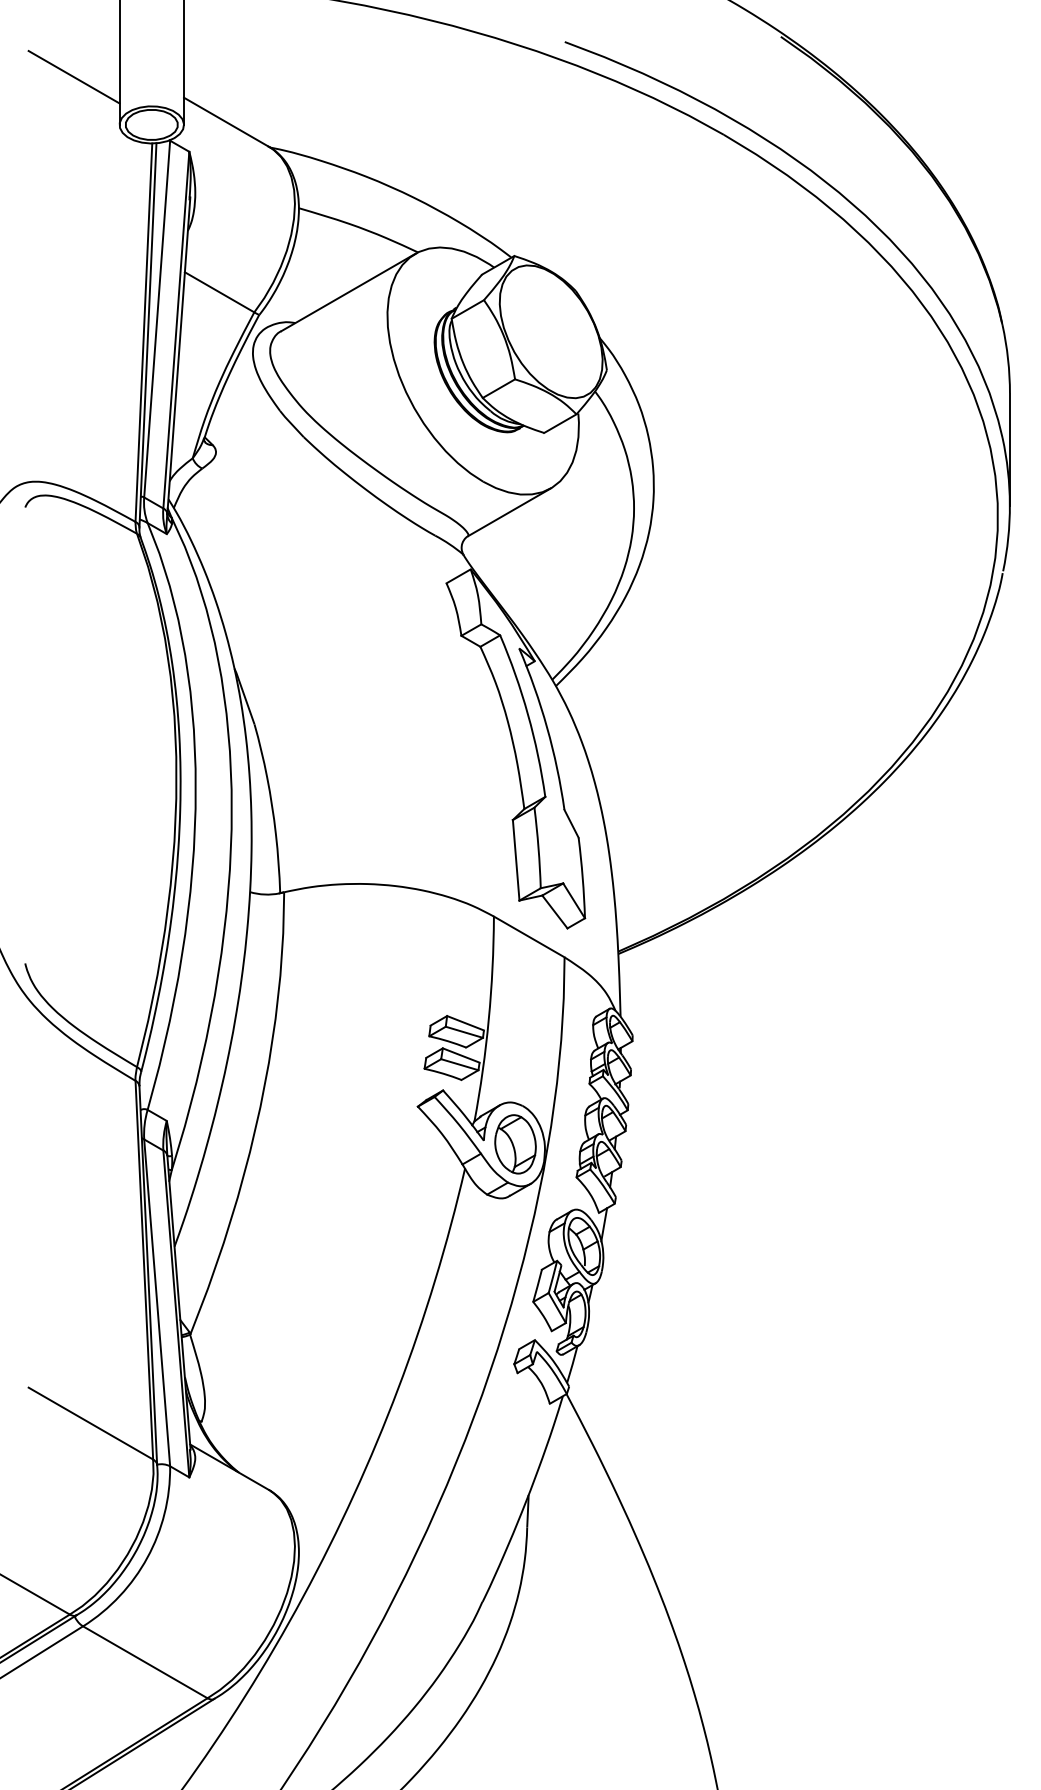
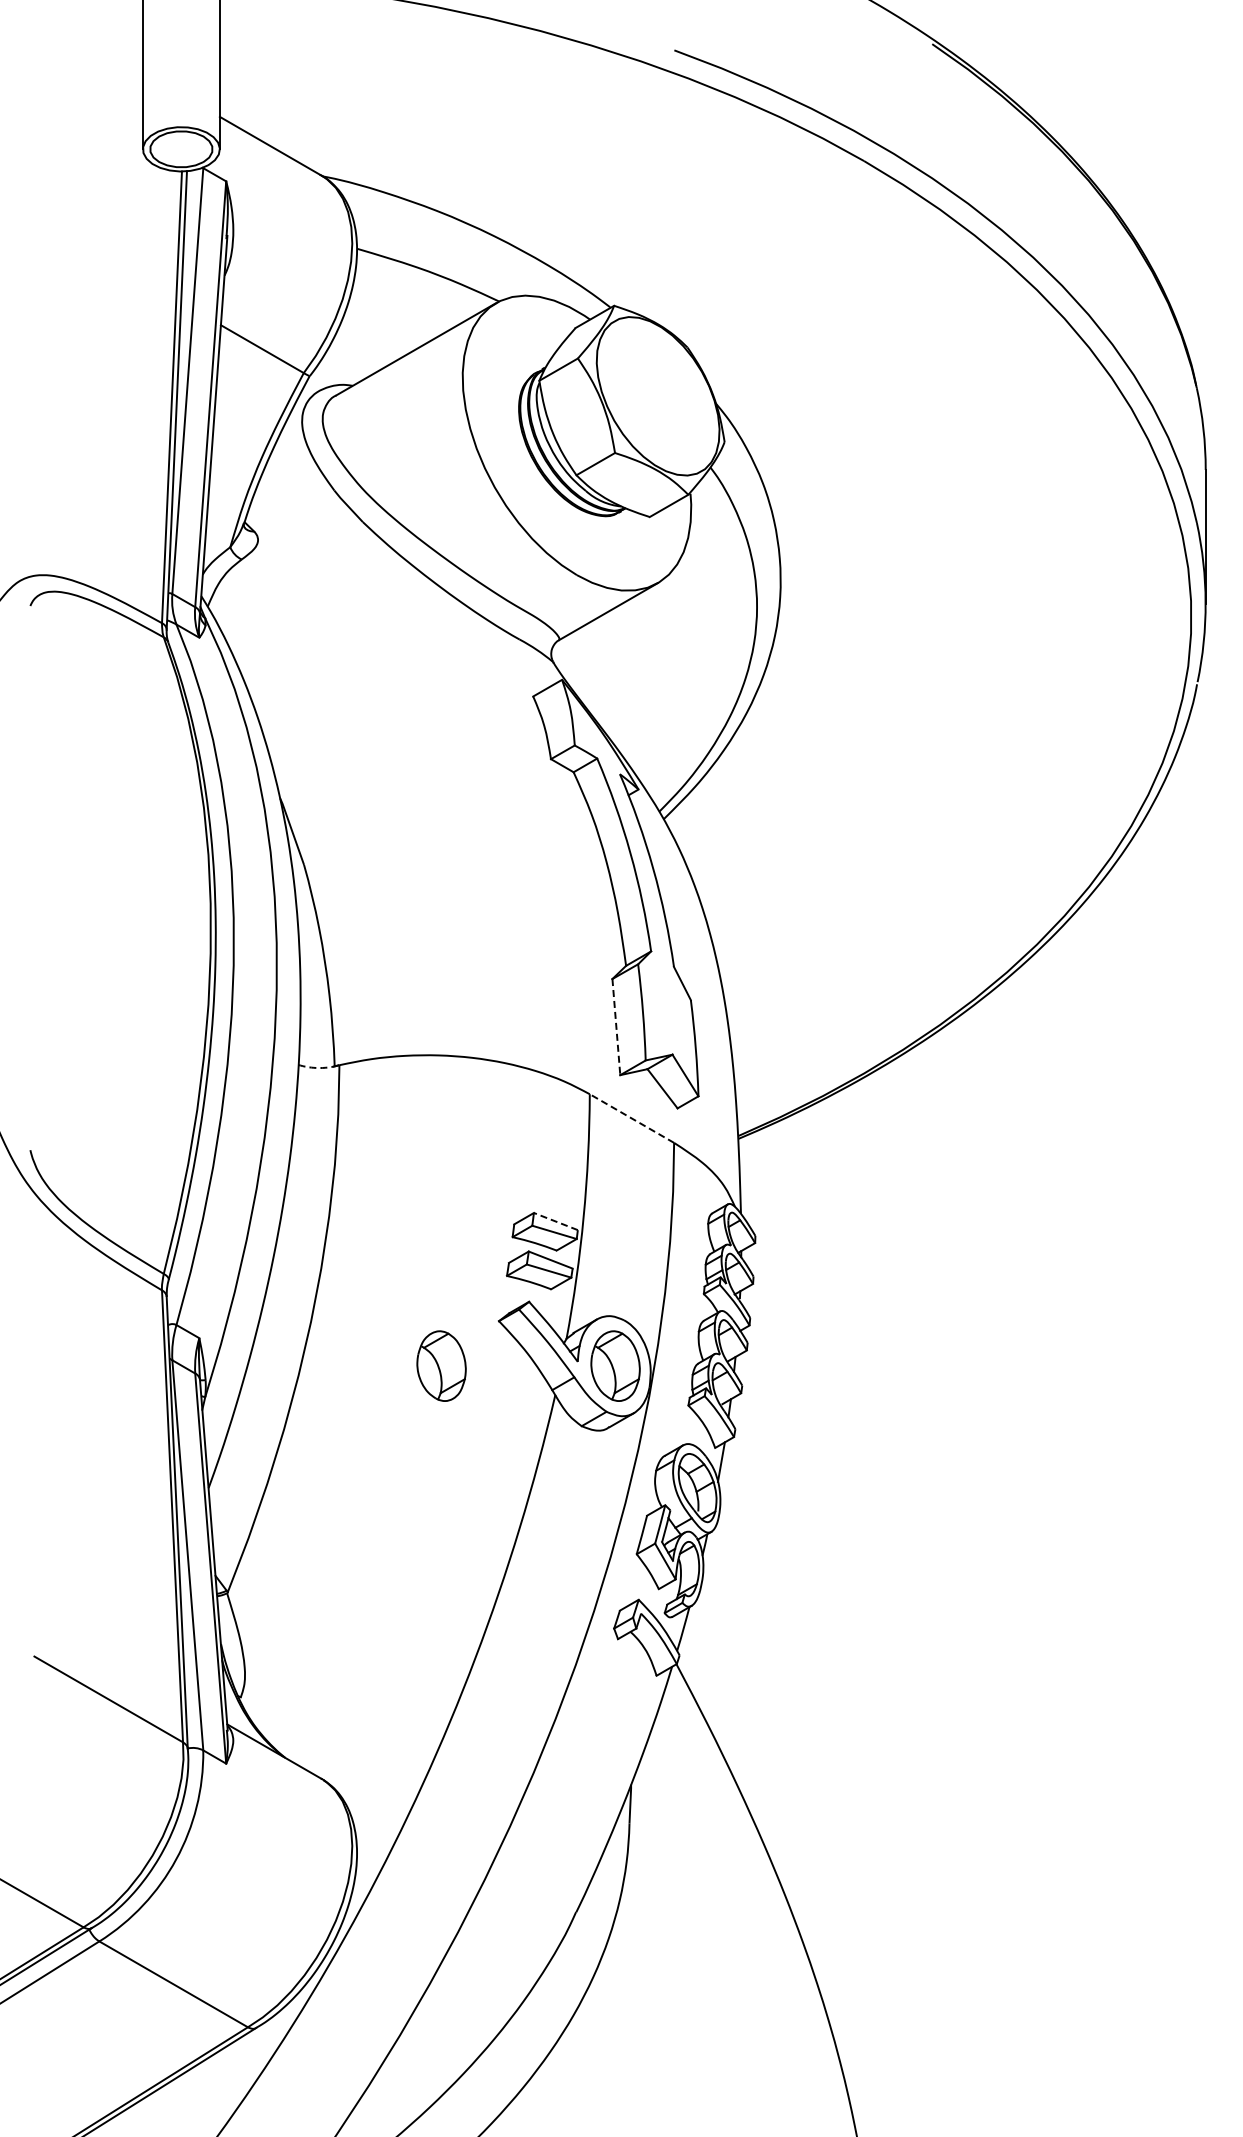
line: (73, 77) -> (88, 92), removed
line: (516, 860) -> (616, 1027), solid -> dashed
arc: (264, 894) -> (316, 1067), solid -> dashed
line: (528, 936) -> (631, 1118), solid -> dashed
line: (465, 1023) -> (555, 1221), solid -> dashed
part: (369, 1143) -> (441, 1365), added

